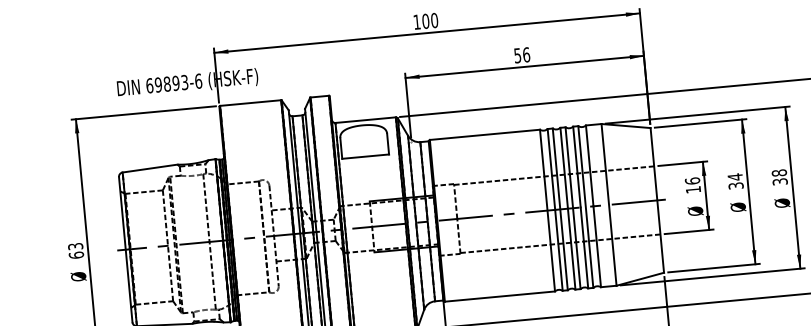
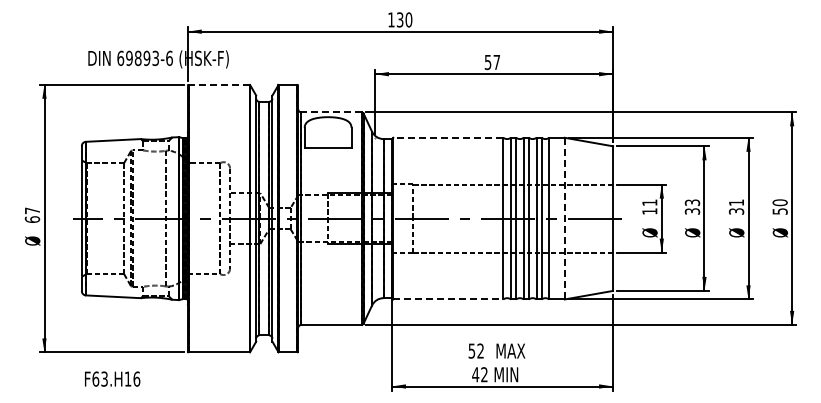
text: (425, 21) -> (399, 19), 100 -> 130
text: (526, 55) -> (496, 62), 56 -> 57
line: (250, 102) -> (218, 84), solid -> dashed
line: (364, 120) -> (330, 112), solid -> dashed
line: (484, 134) -> (447, 137), solid -> dashed
text: (779, 172) -> (736, 202), 38 -> 31
text: (735, 176) -> (692, 202), 34 -> 33
text: (692, 180) -> (649, 202), 16 -> 11
line: (608, 204) -> (564, 218), solid -> dashed
text: (75, 246) -> (32, 210), 63 -> 67
line: (500, 296) -> (448, 299), solid -> dashed

